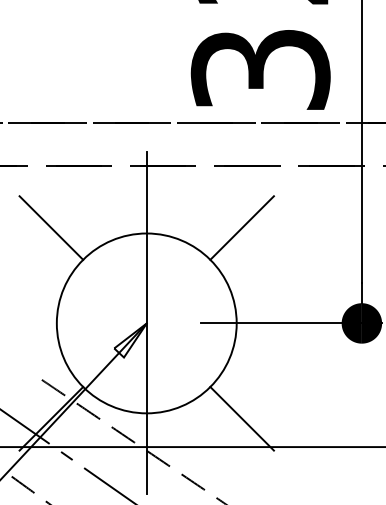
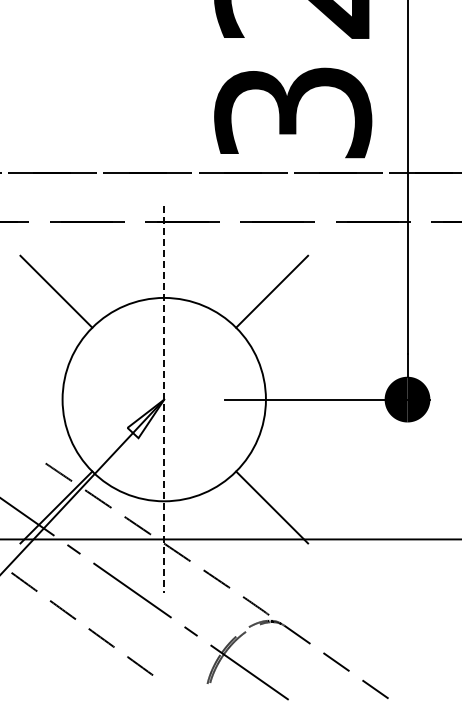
line: (146, 324) -> (164, 400), solid -> dashed

